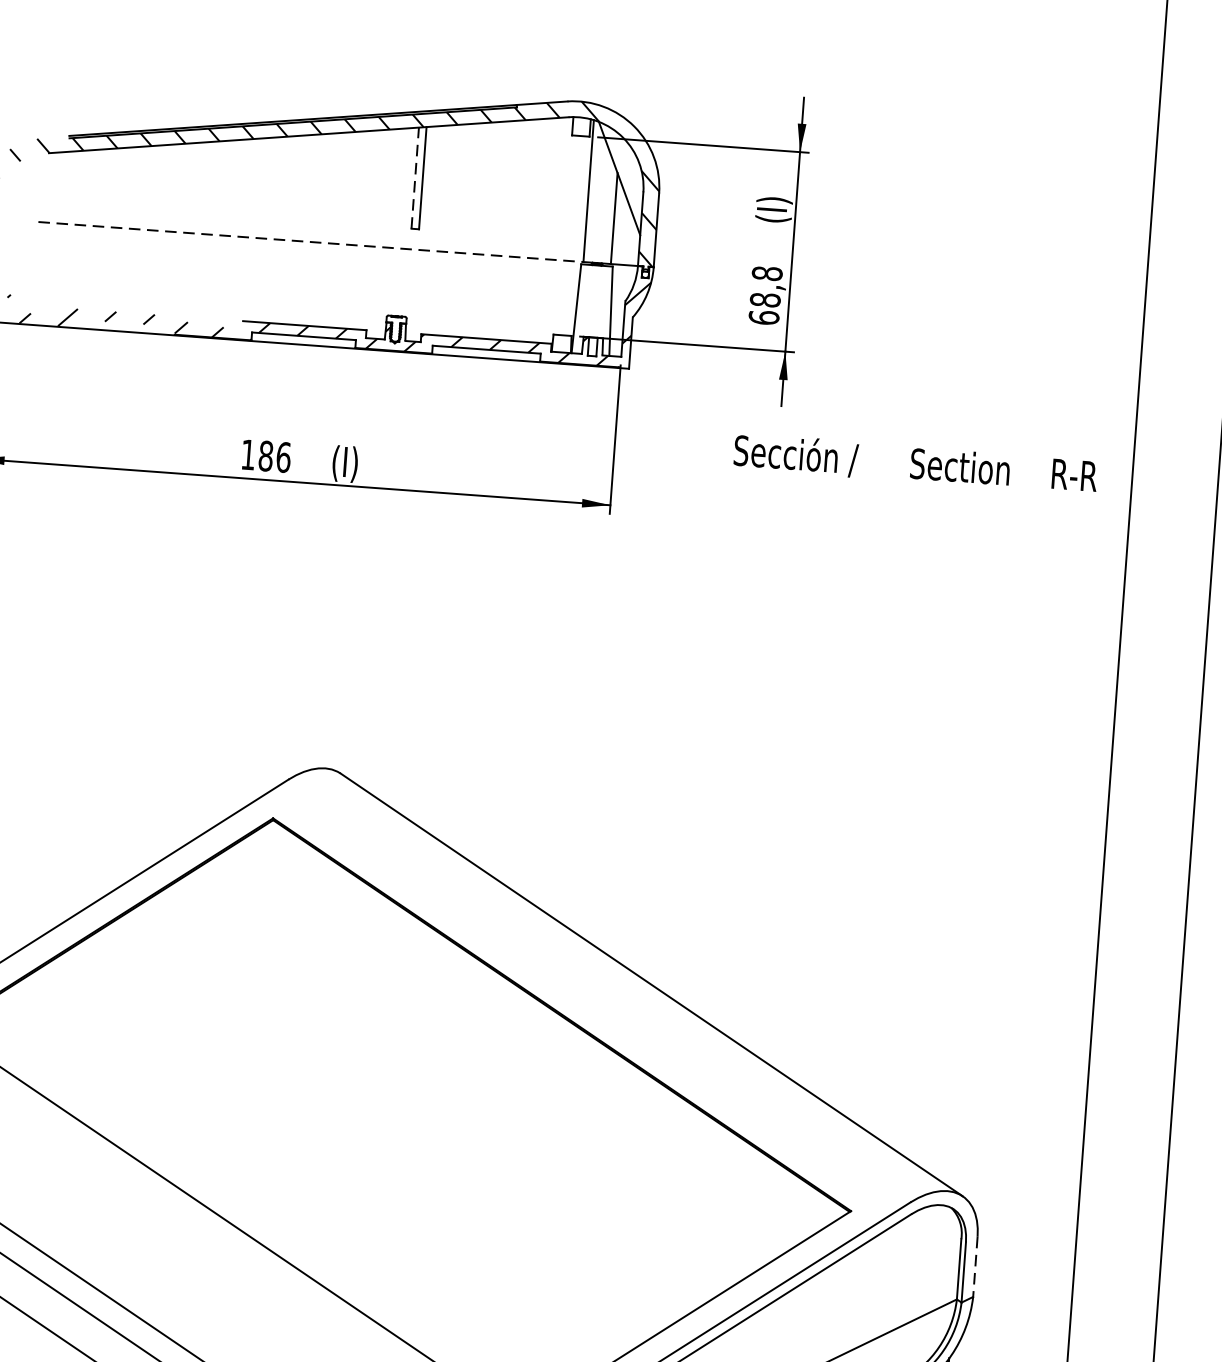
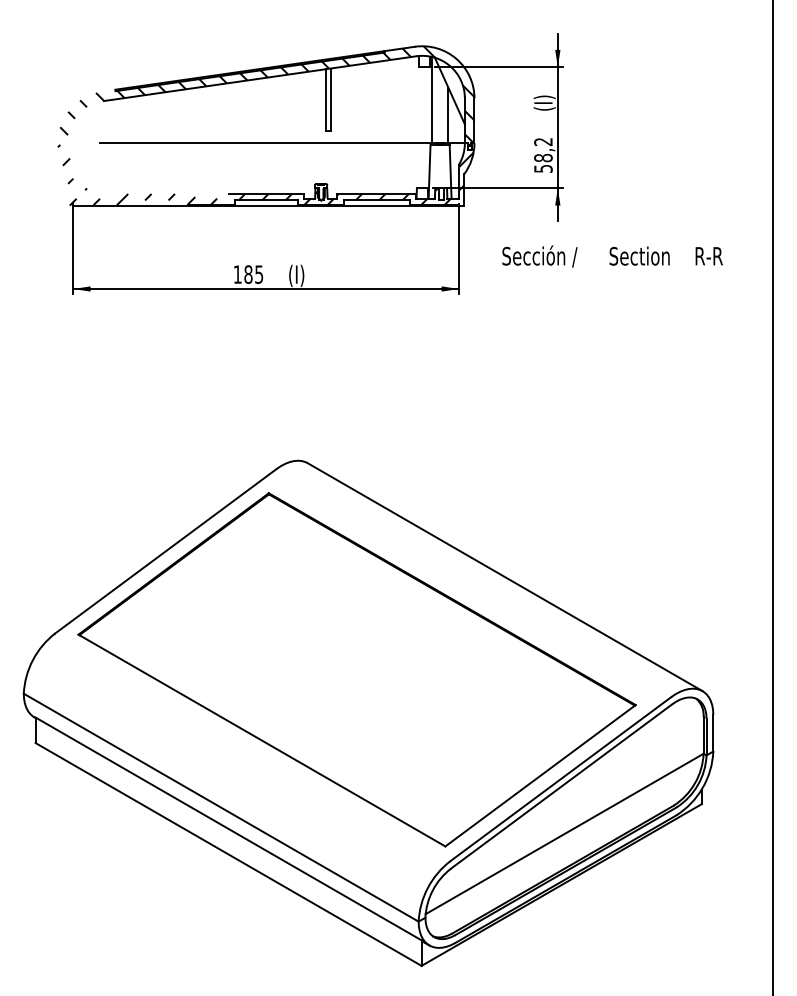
line: (415, 177) -> (326, 99), dashed -> solid
line: (311, 242) -> (266, 143), dashed -> solid
text: (765, 294) -> (543, 154), 68,8 -> 58,2
text: (284, 457) -> (259, 274), 186 -> 185
text: (915, 463) -> (612, 256), moved
line: (975, 1267) -> (713, 733), dashed -> solid

